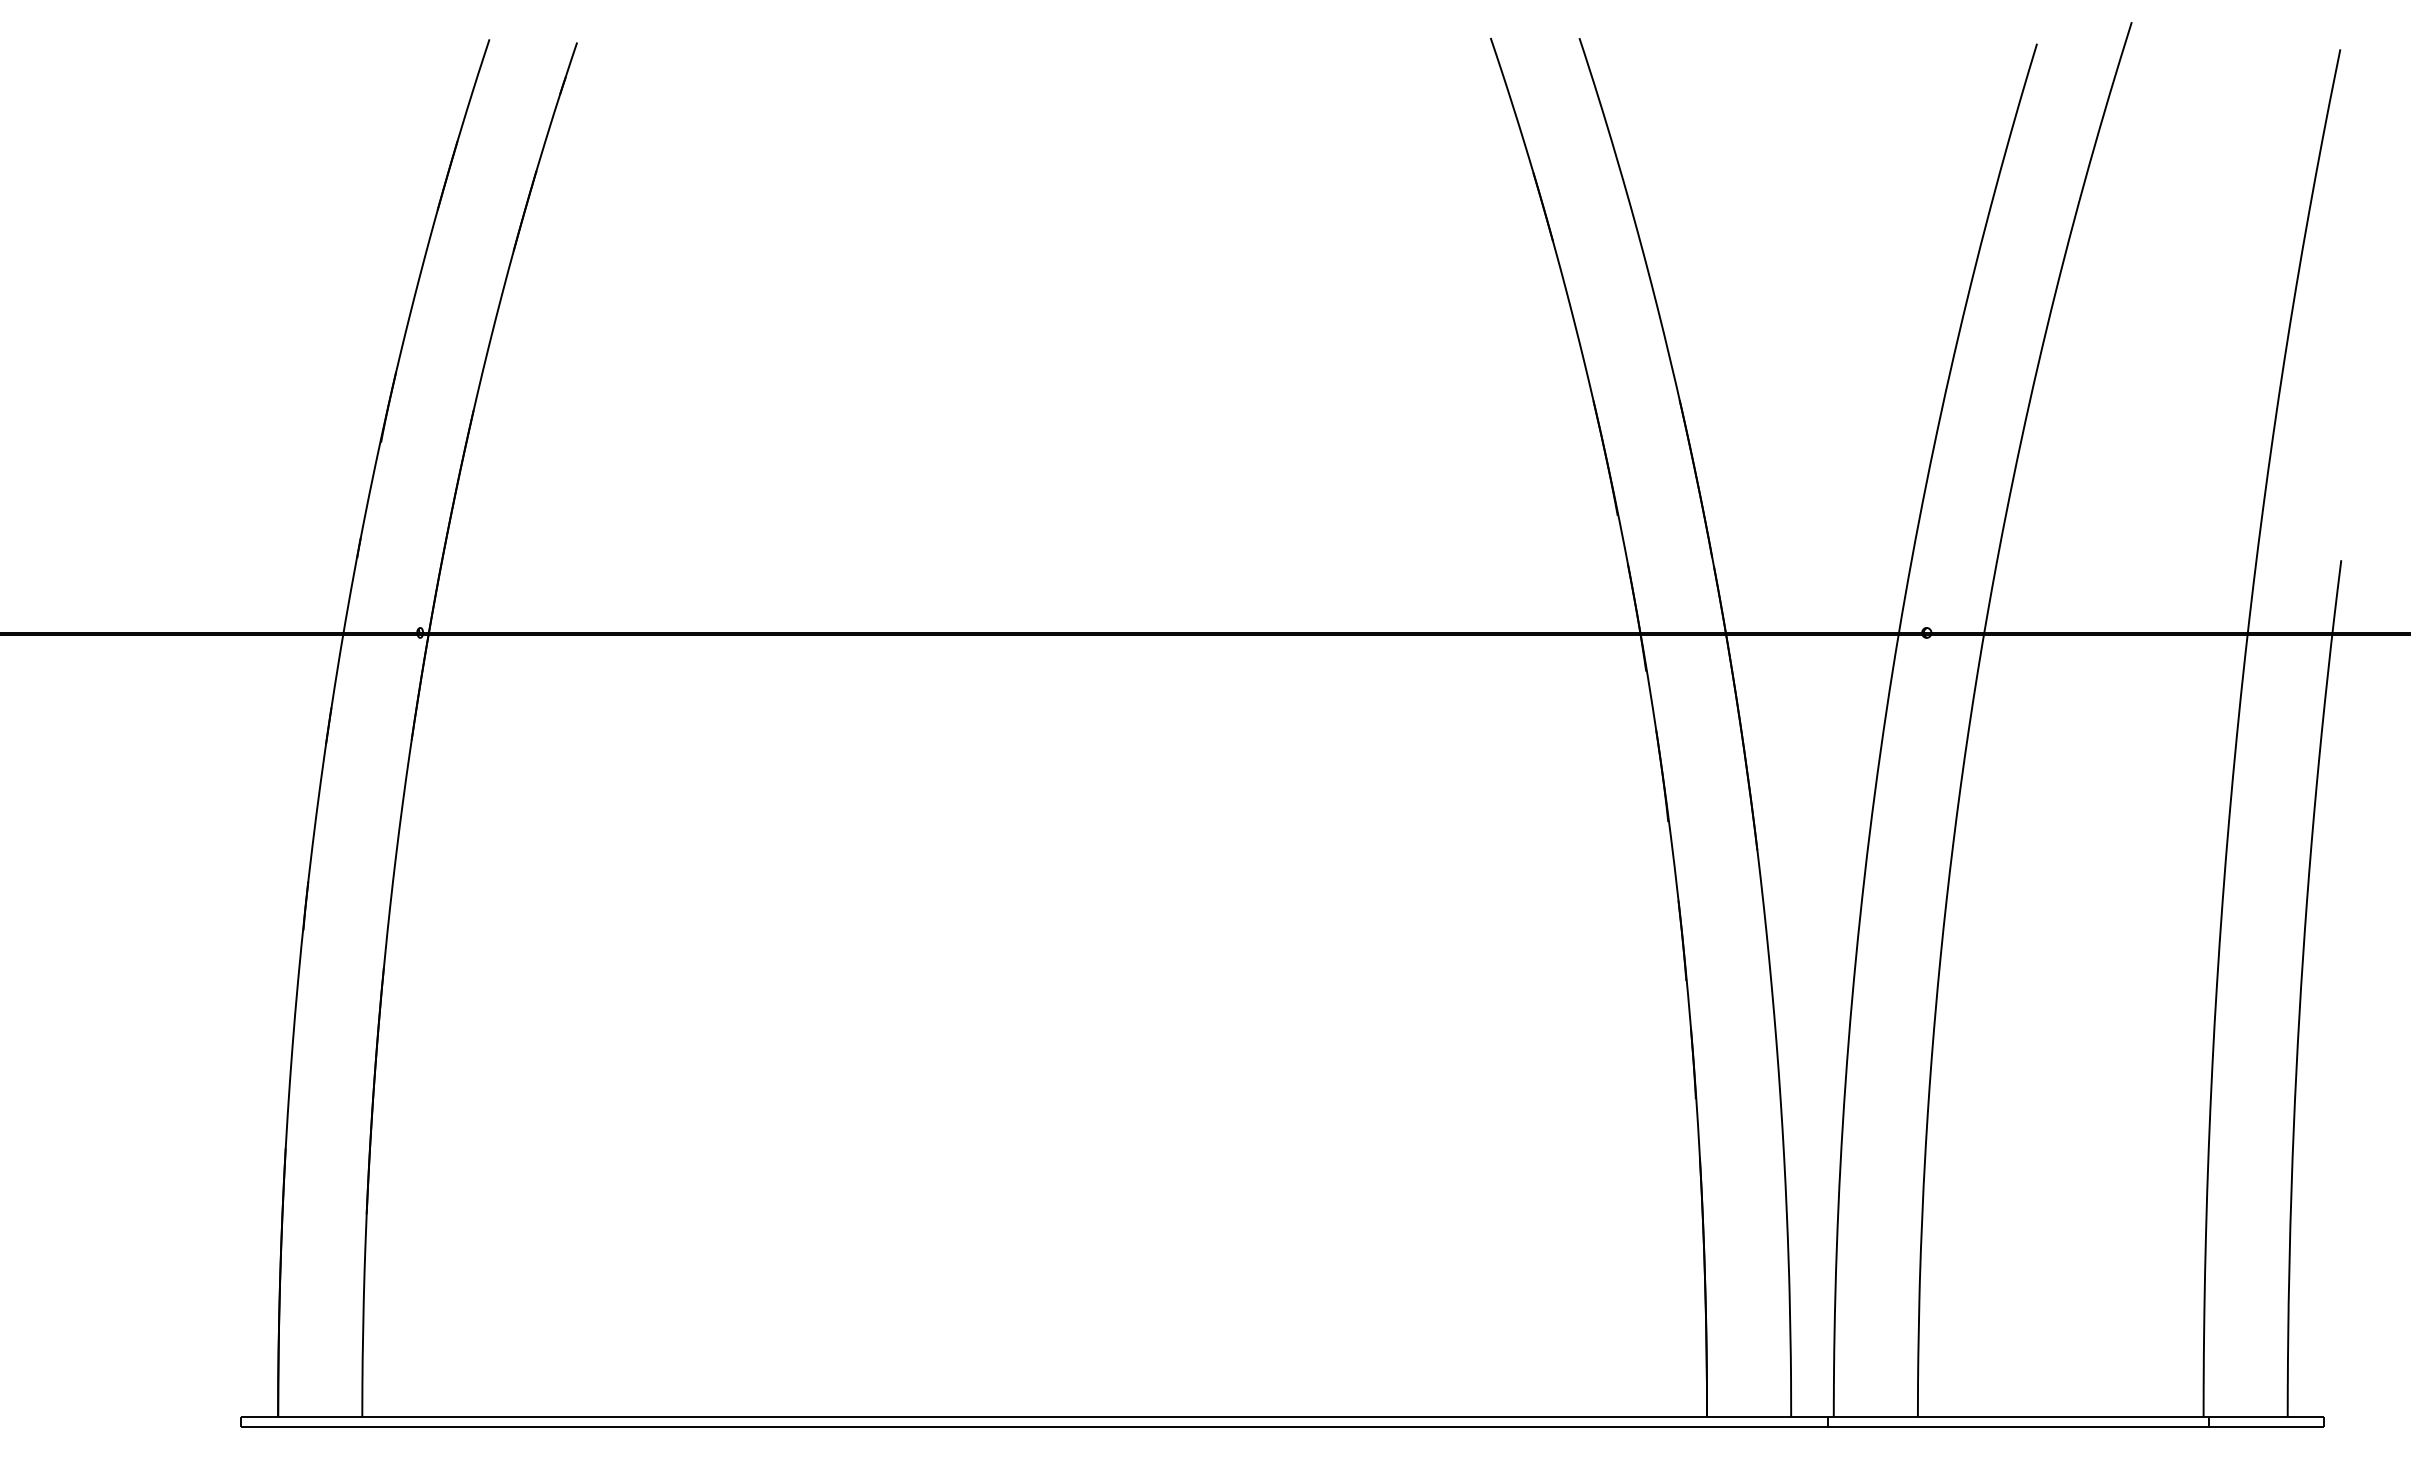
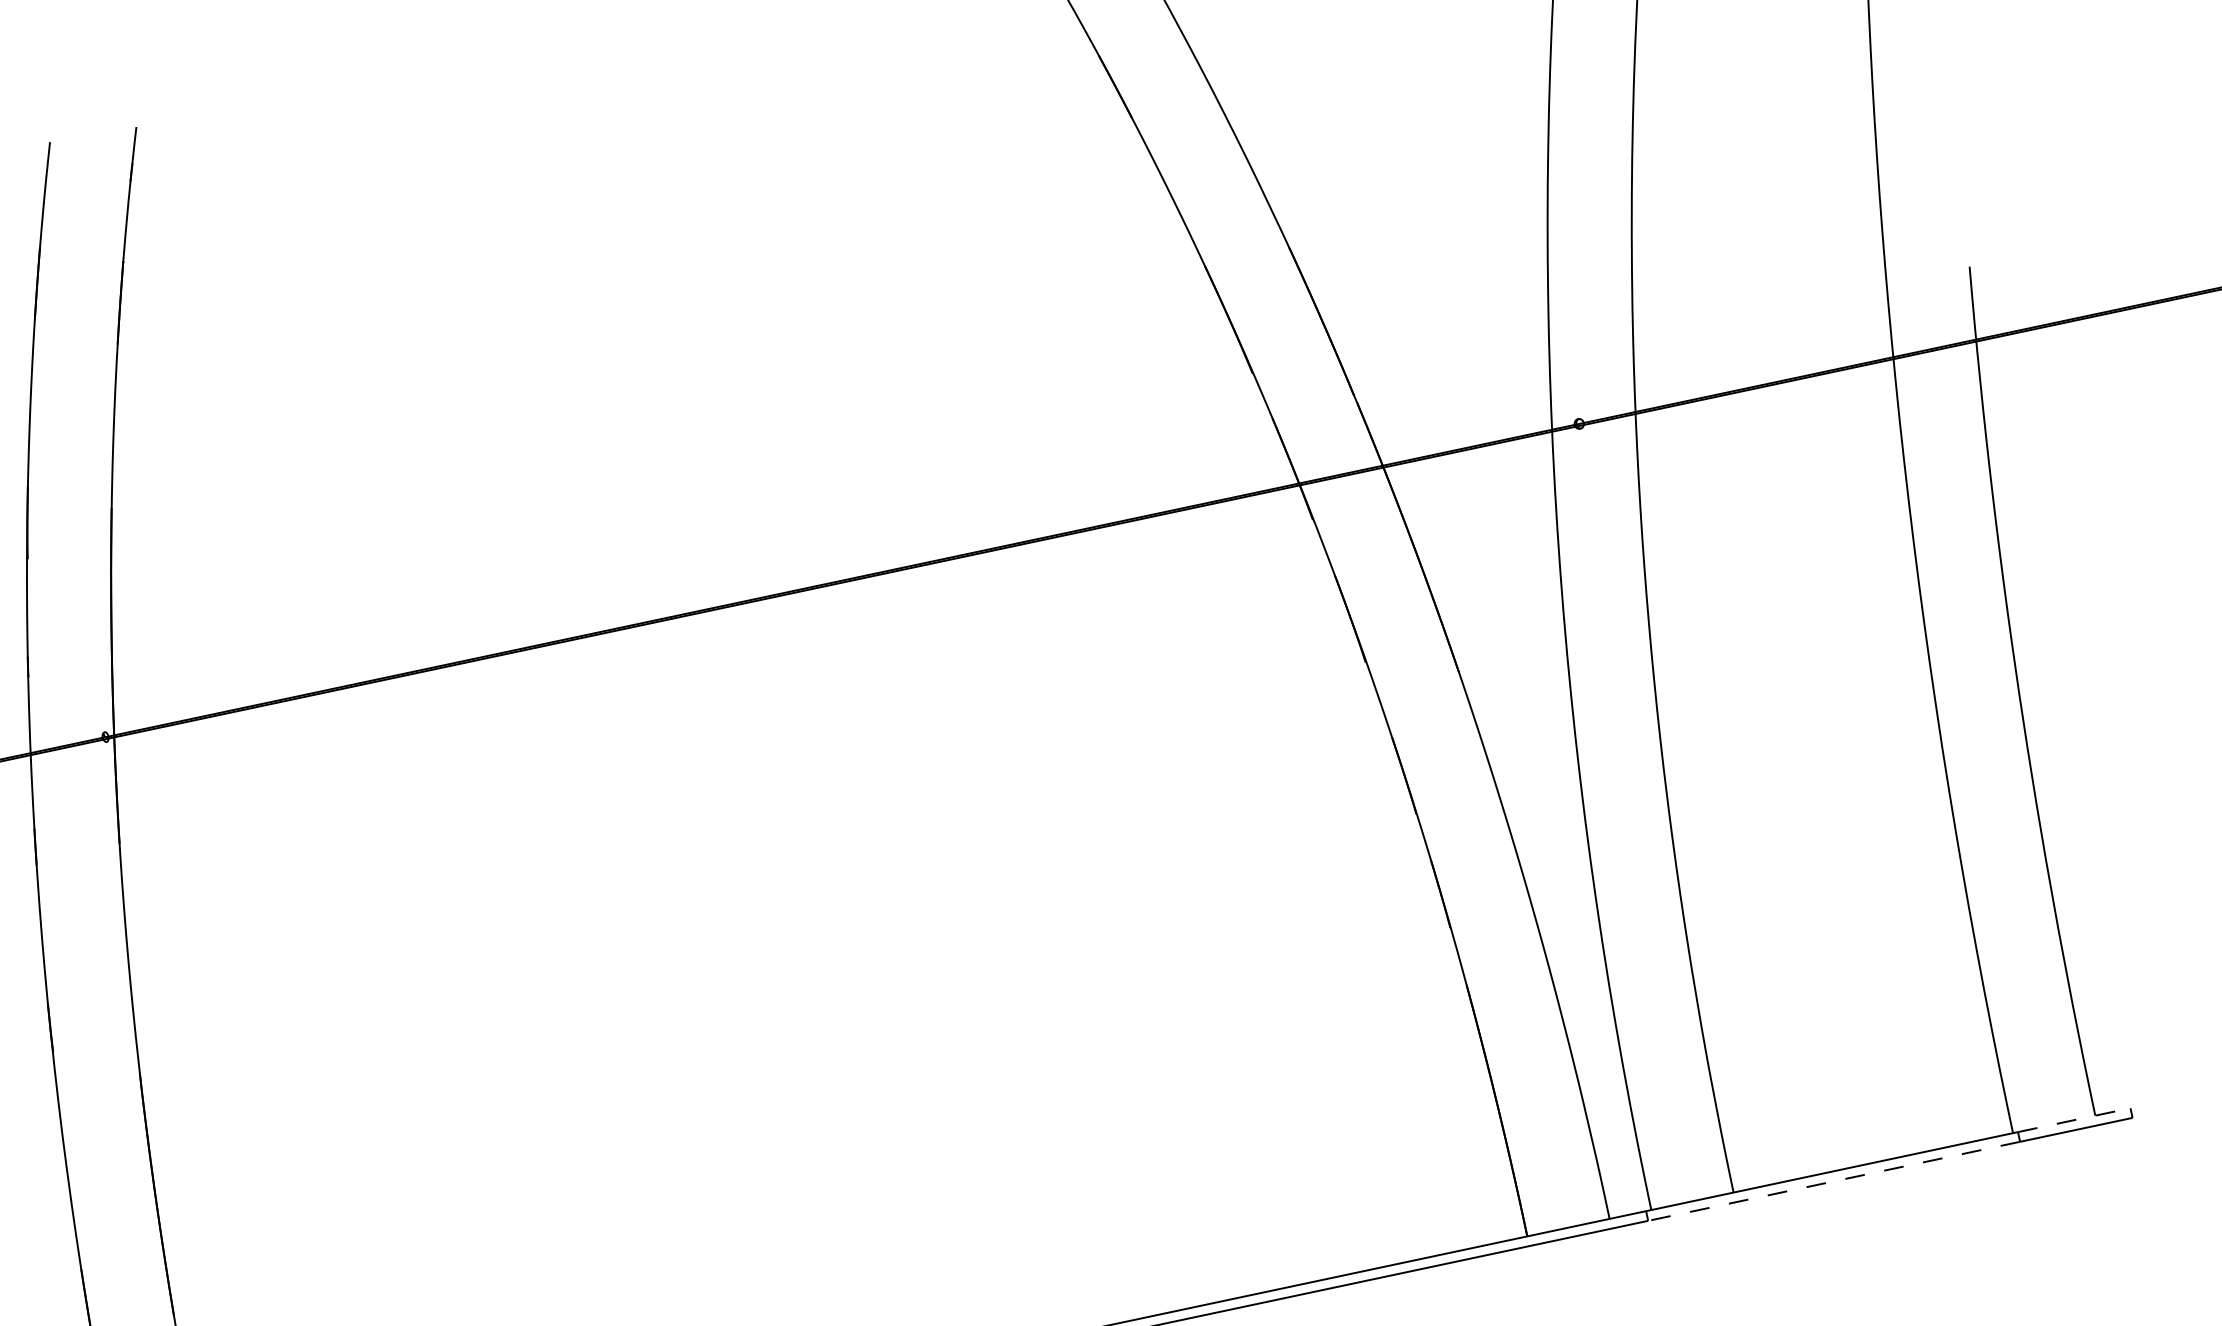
line: (2266, 1416) -> (2074, 1119), solid -> dashed
line: (2018, 1426) -> (1833, 1181), solid -> dashed

